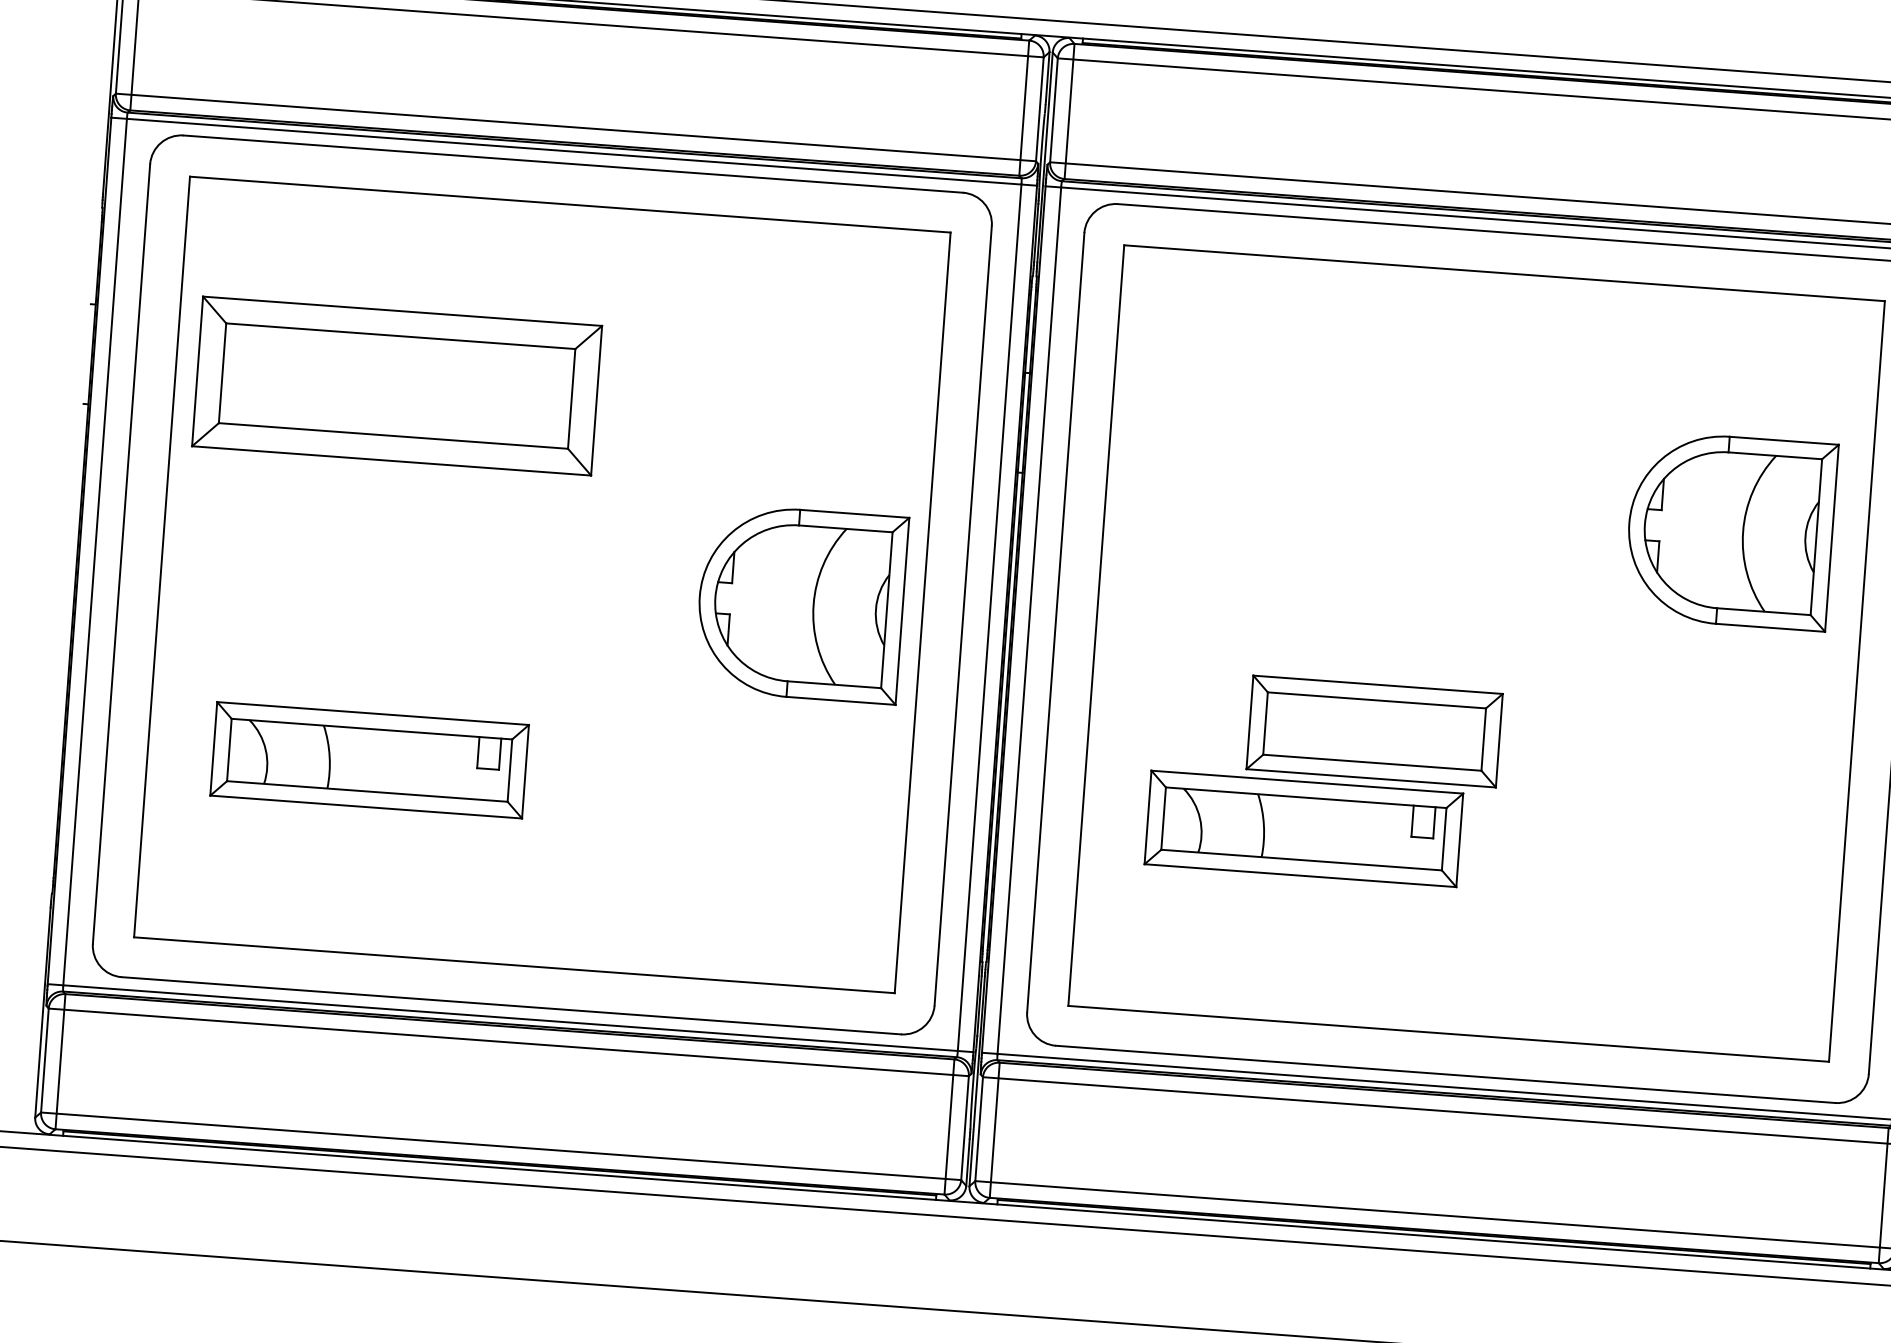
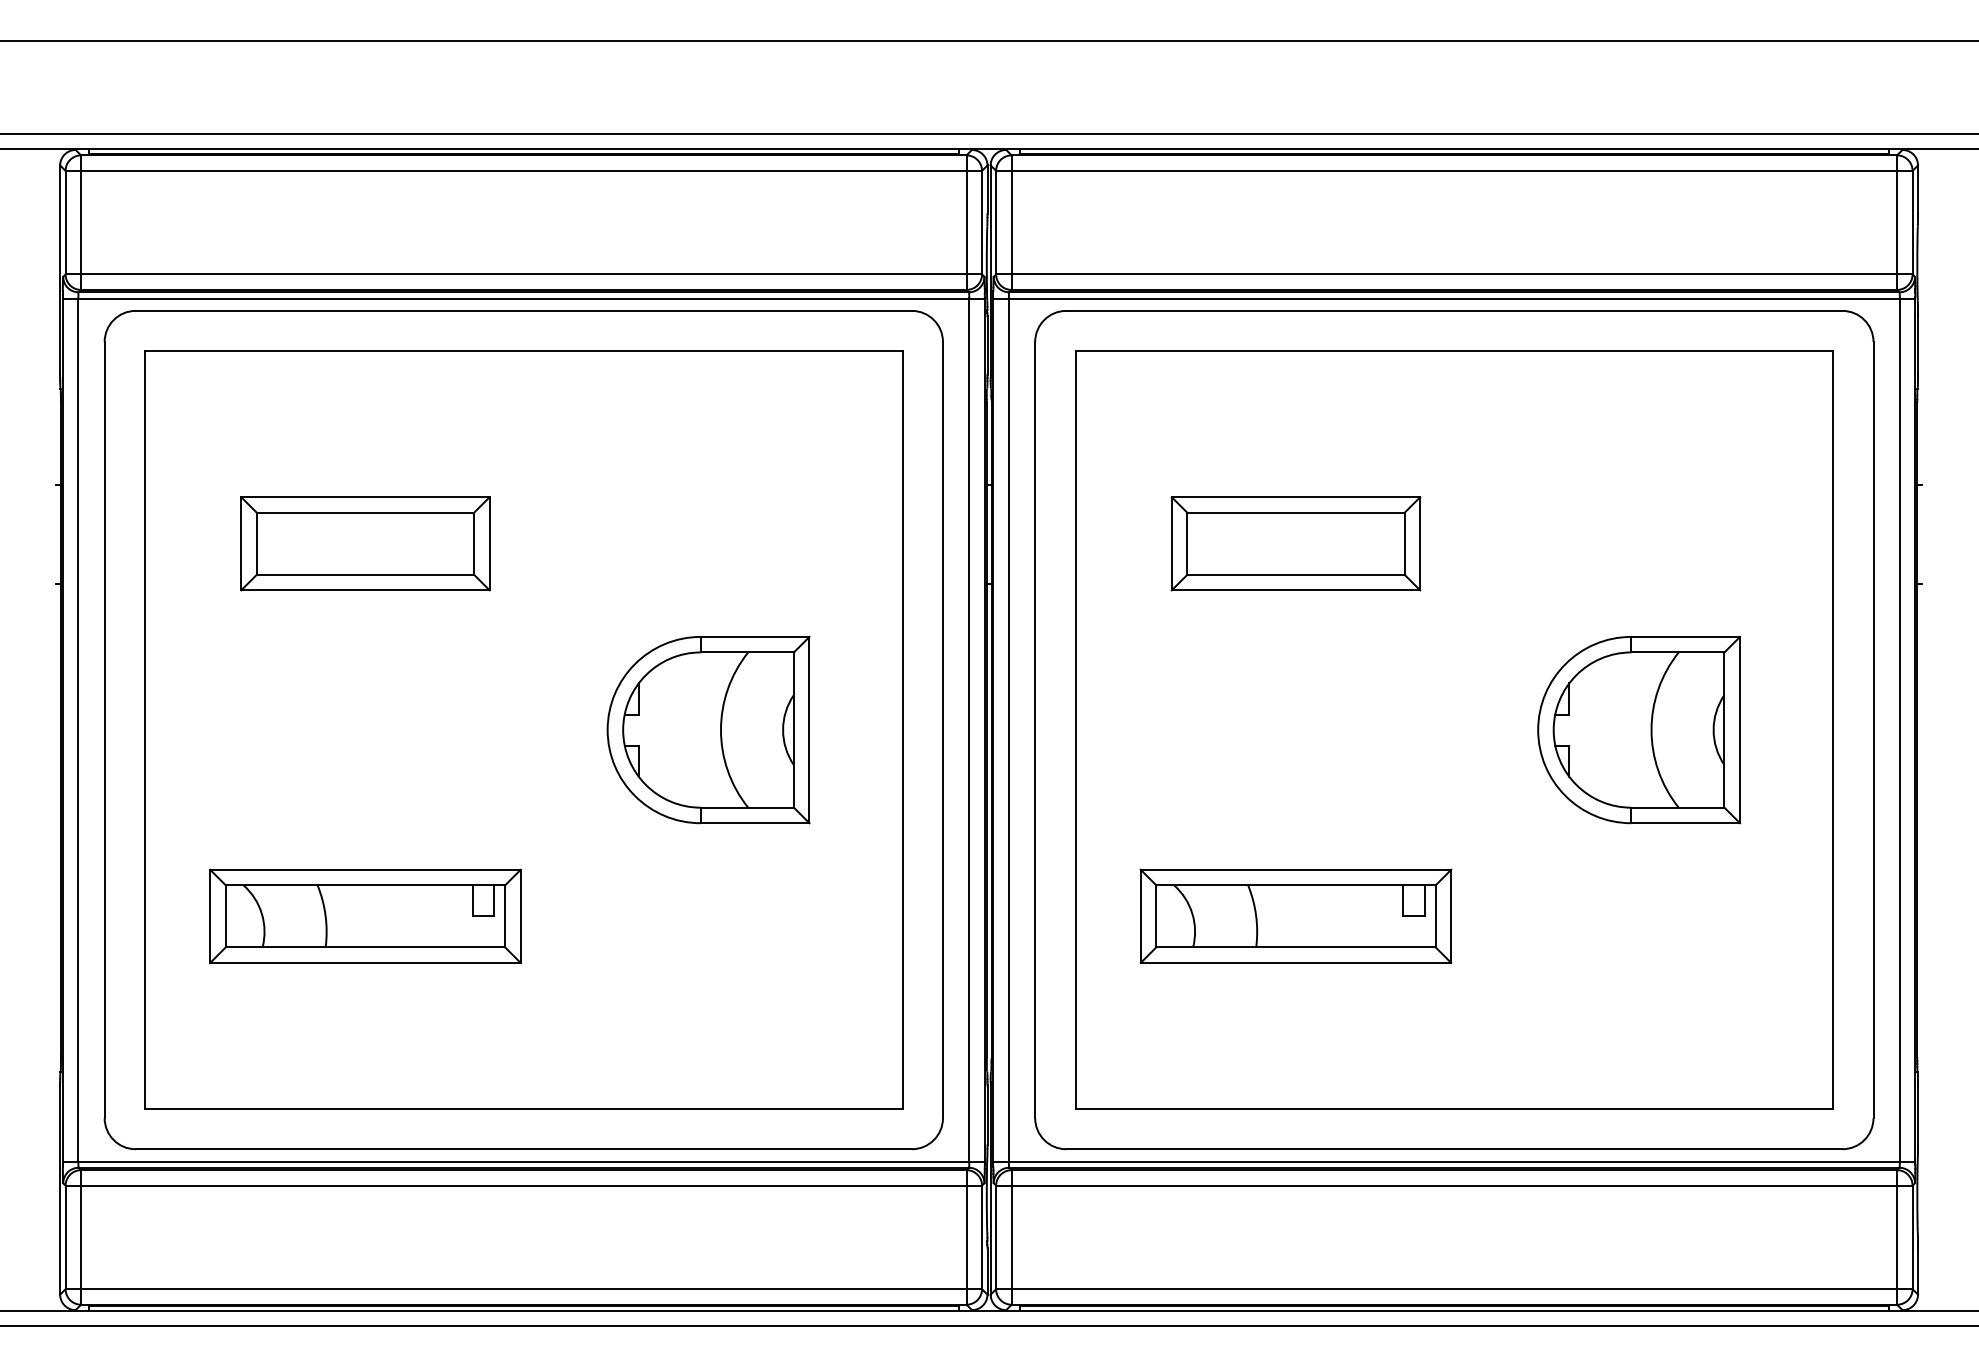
part: (397, 385) -> (365, 543), size x0.62
part: (1731, 531) -> (1639, 730), moved
part: (801, 603) -> (708, 729), moved
part: (1374, 731) -> (1295, 543), moved

